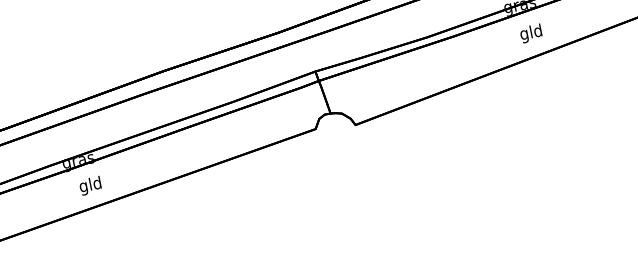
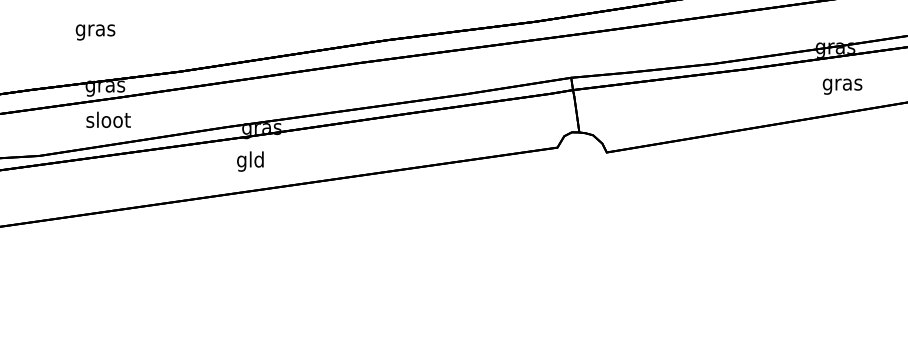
text: (531, 33) -> (842, 84), gld -> gras
text: (90, 185) -> (250, 161), moved

